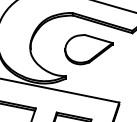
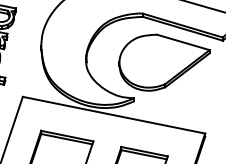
part: (88, 49) -> (164, 62), size x1.43

